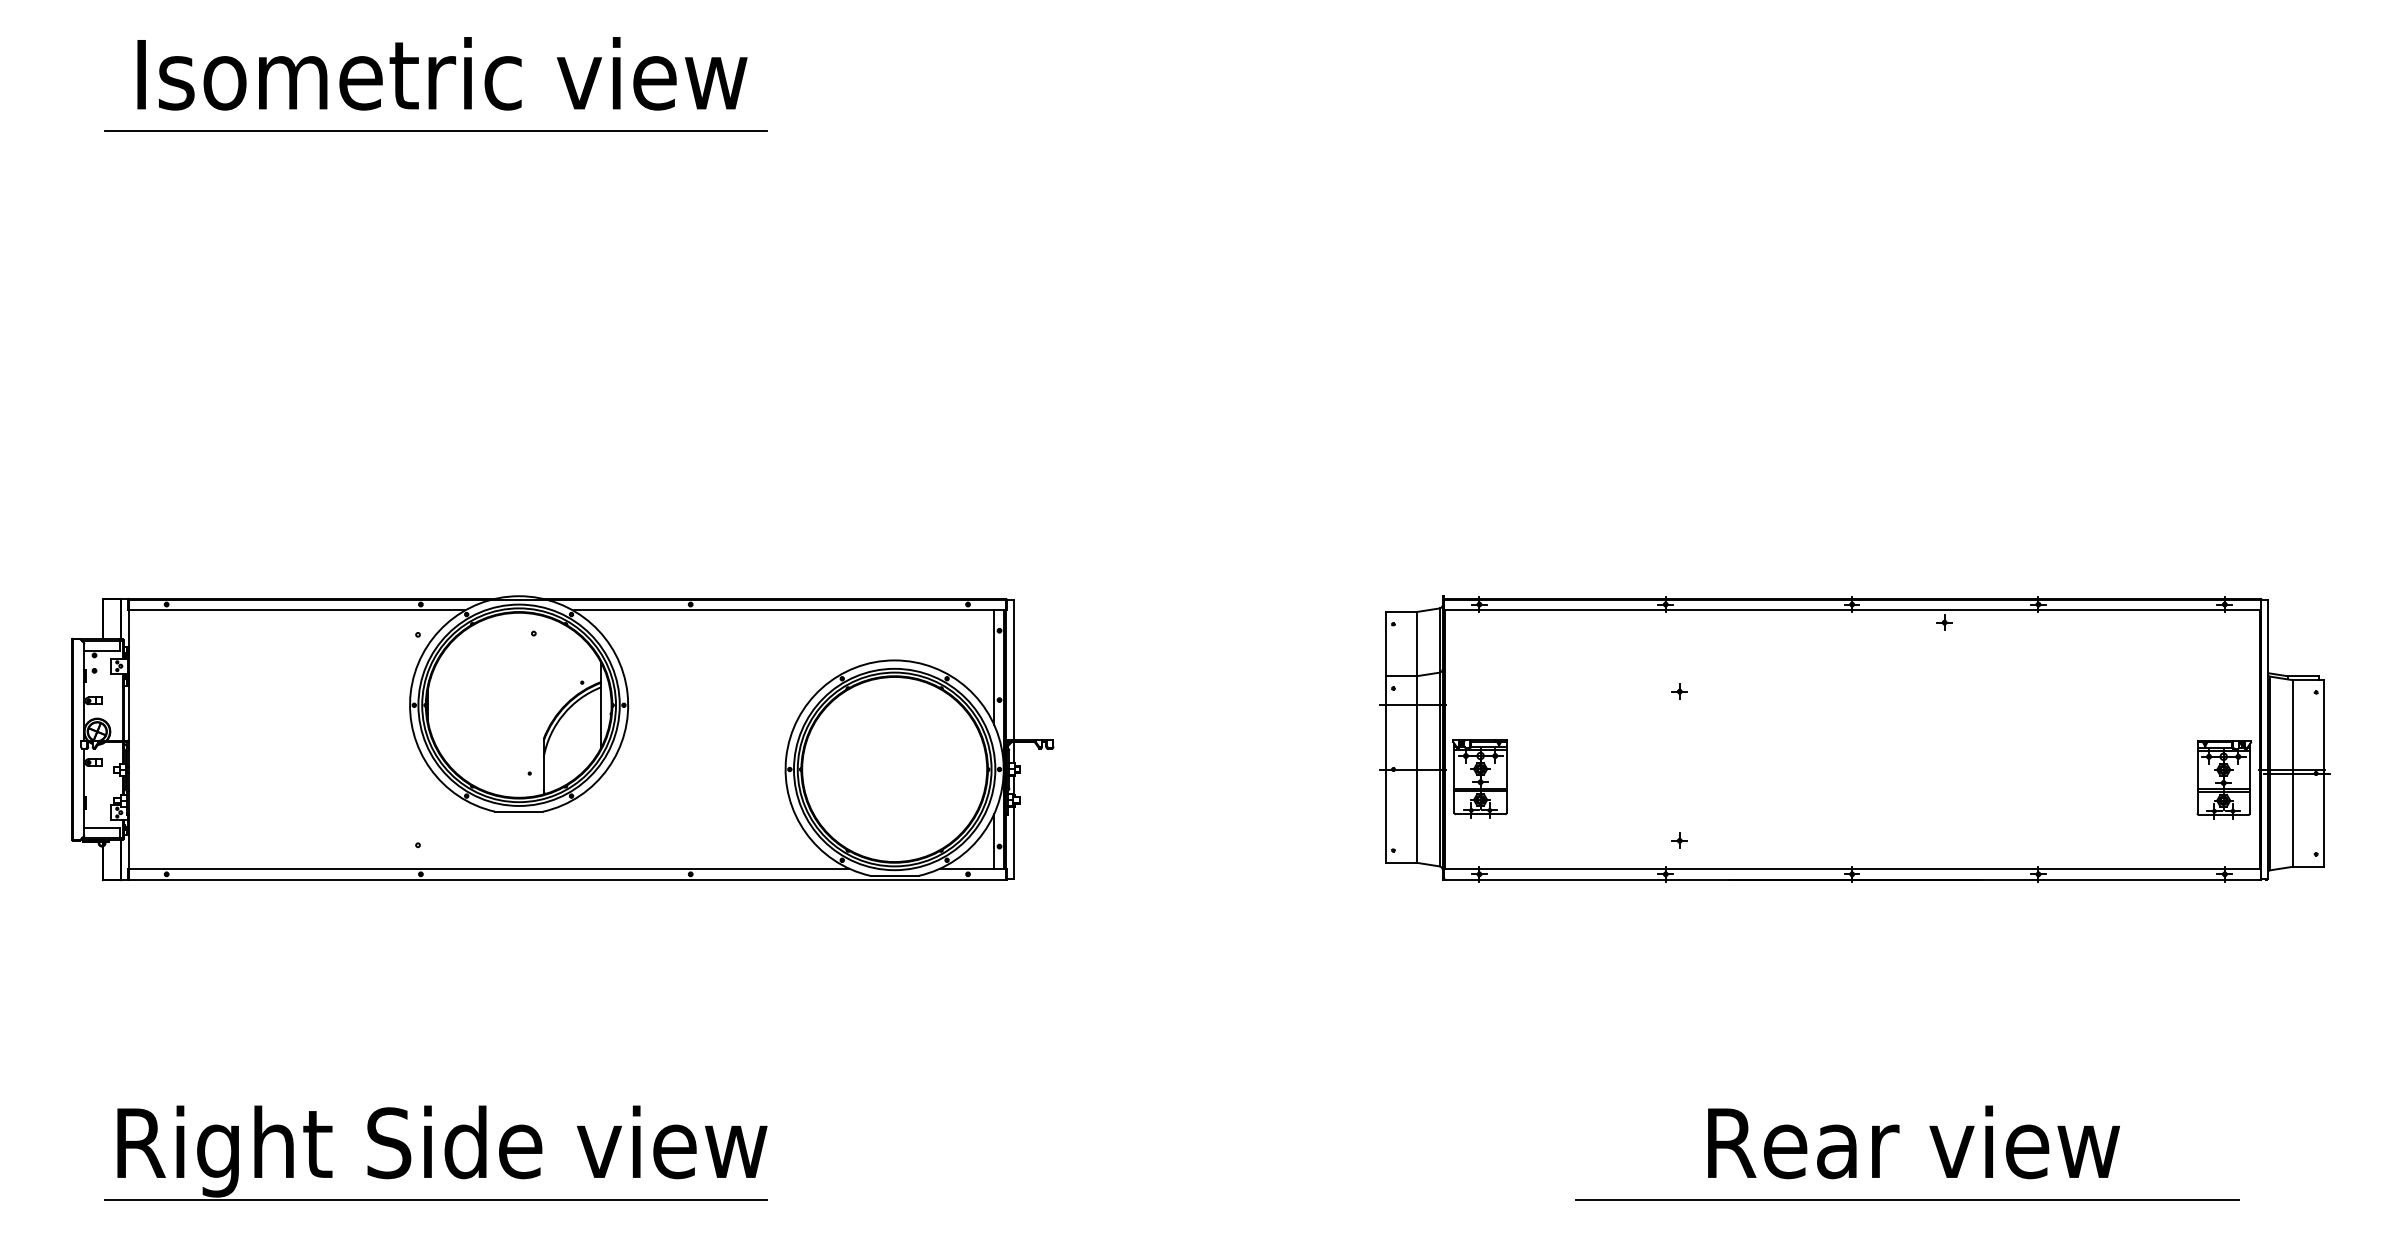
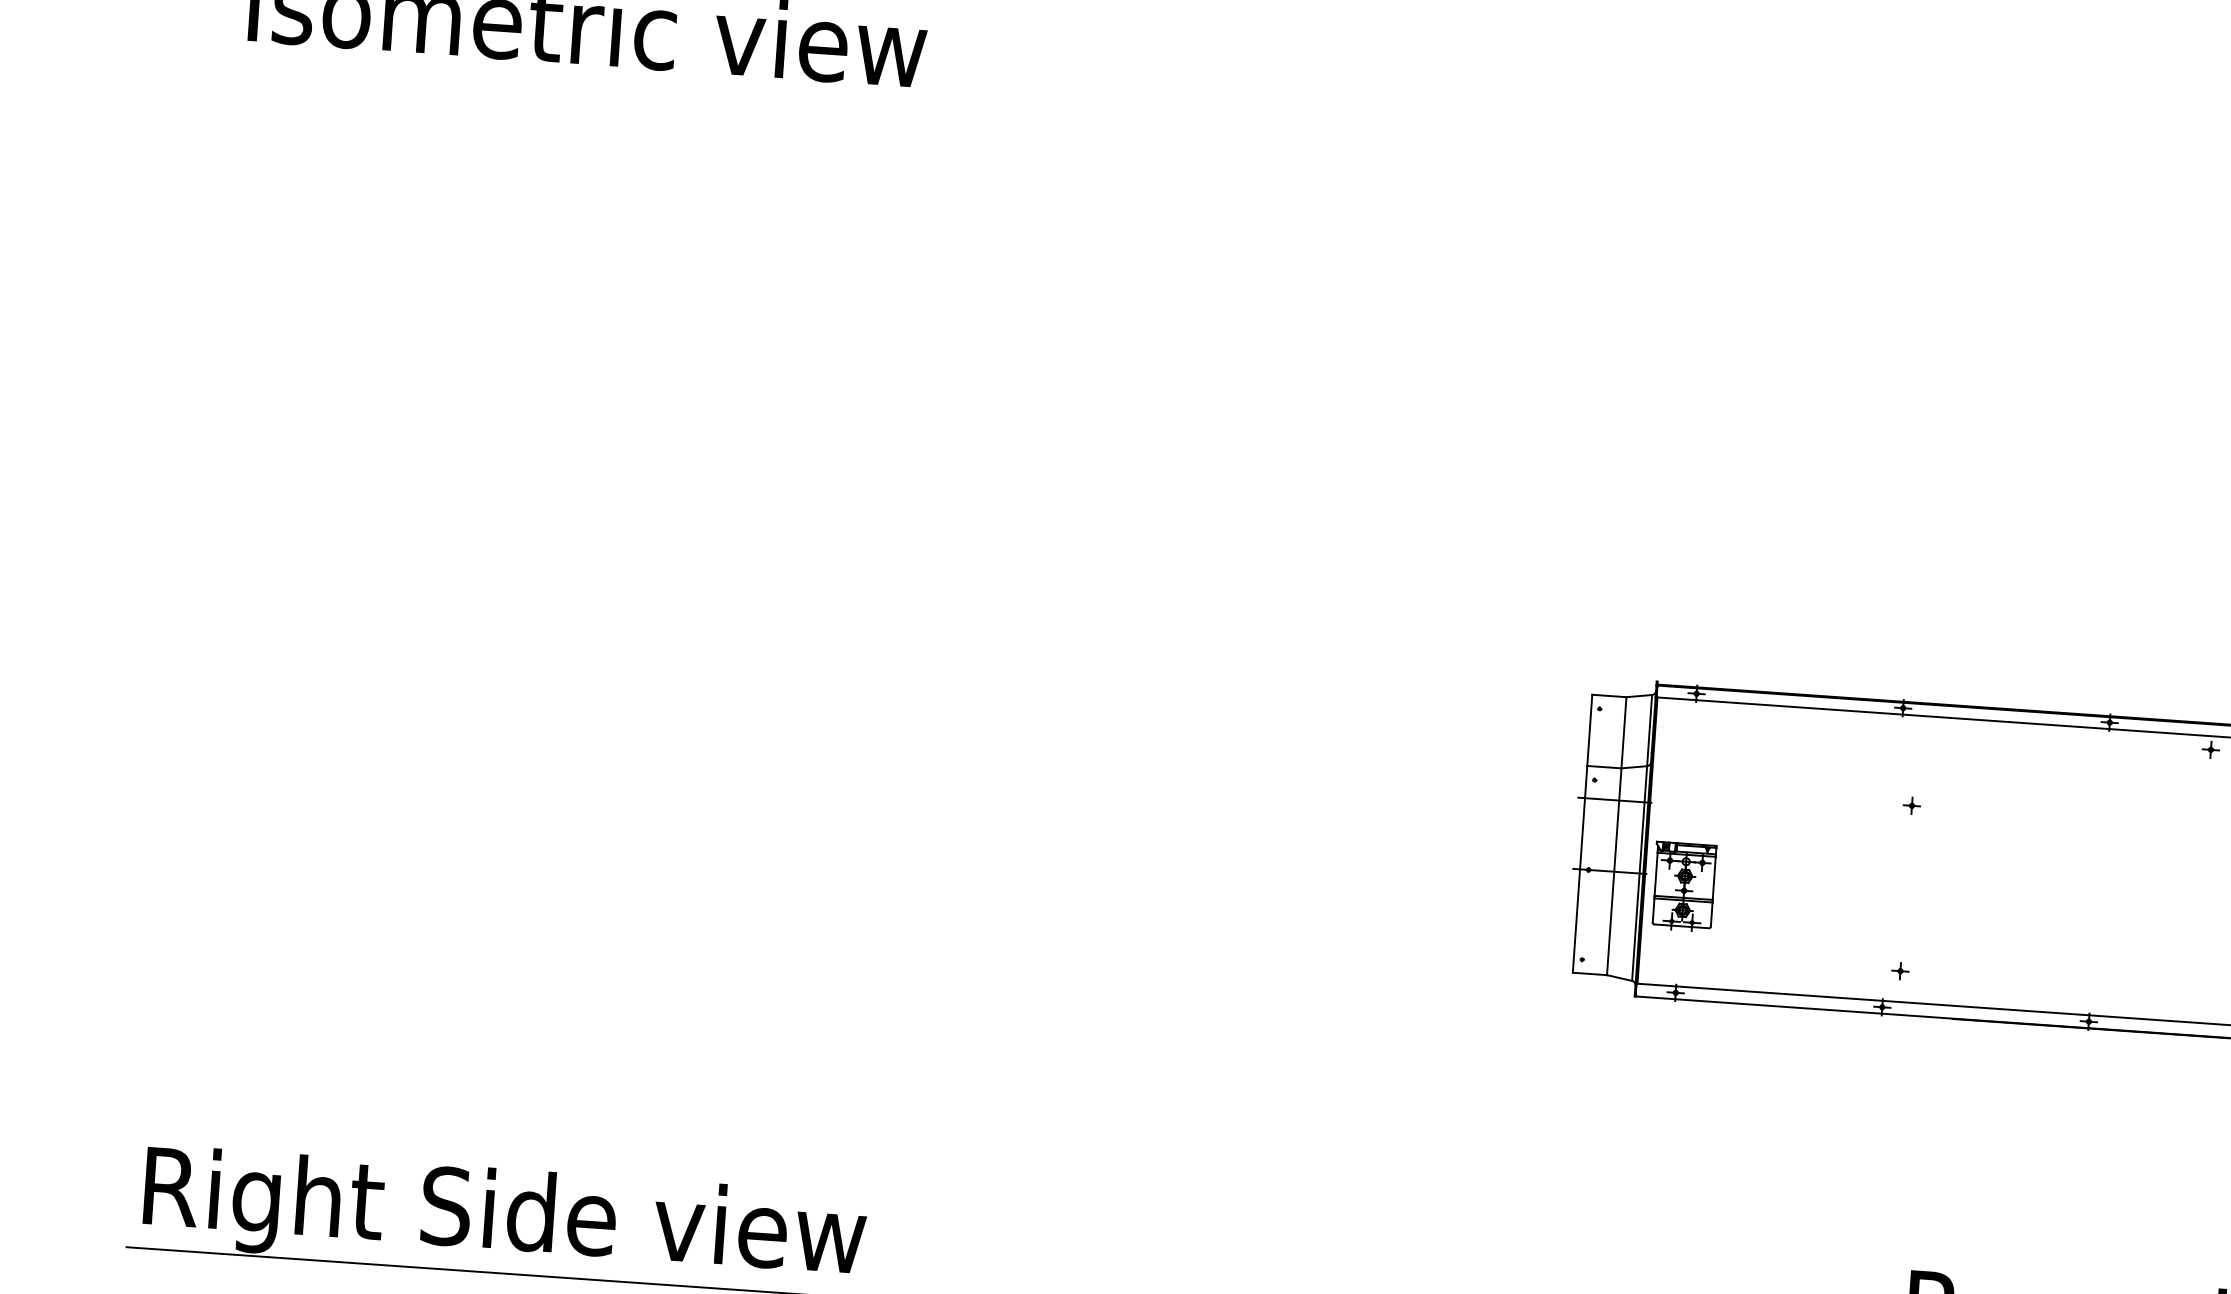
line: (435, 131) -> (576, 88), removed
part: (562, 738) -> (669, 771), removed

